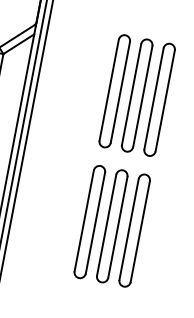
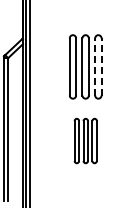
line: (154, 98) -> (95, 66), solid -> dashed
line: (165, 100) -> (101, 66), solid -> dashed
part: (112, 225) -> (85, 140), size x0.7

